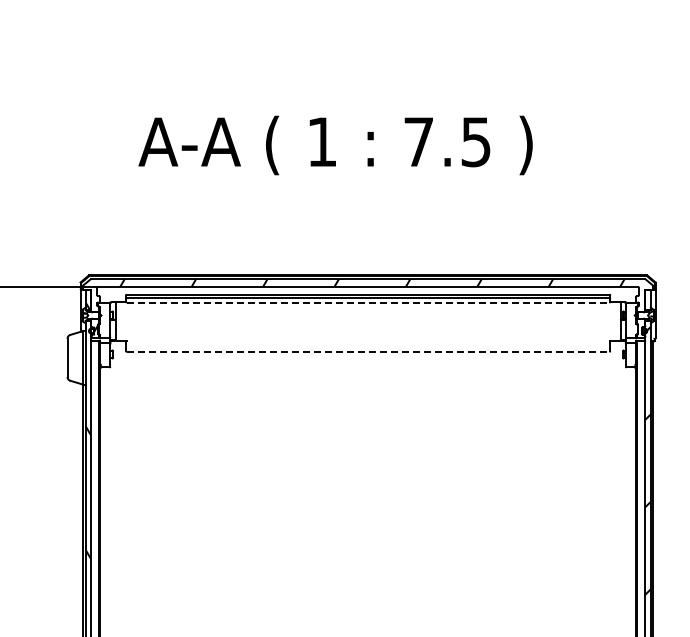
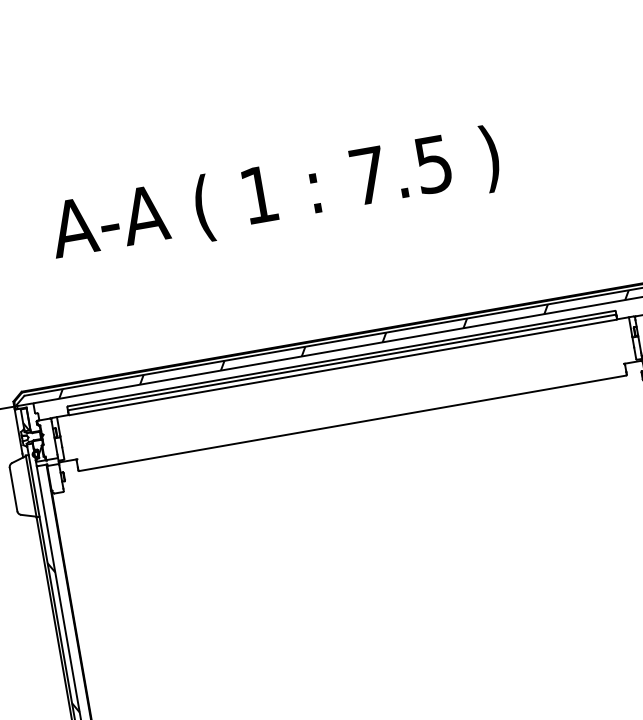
line: (368, 302) -> (343, 367), dashed -> solid
line: (368, 351) -> (353, 422), dashed -> solid

